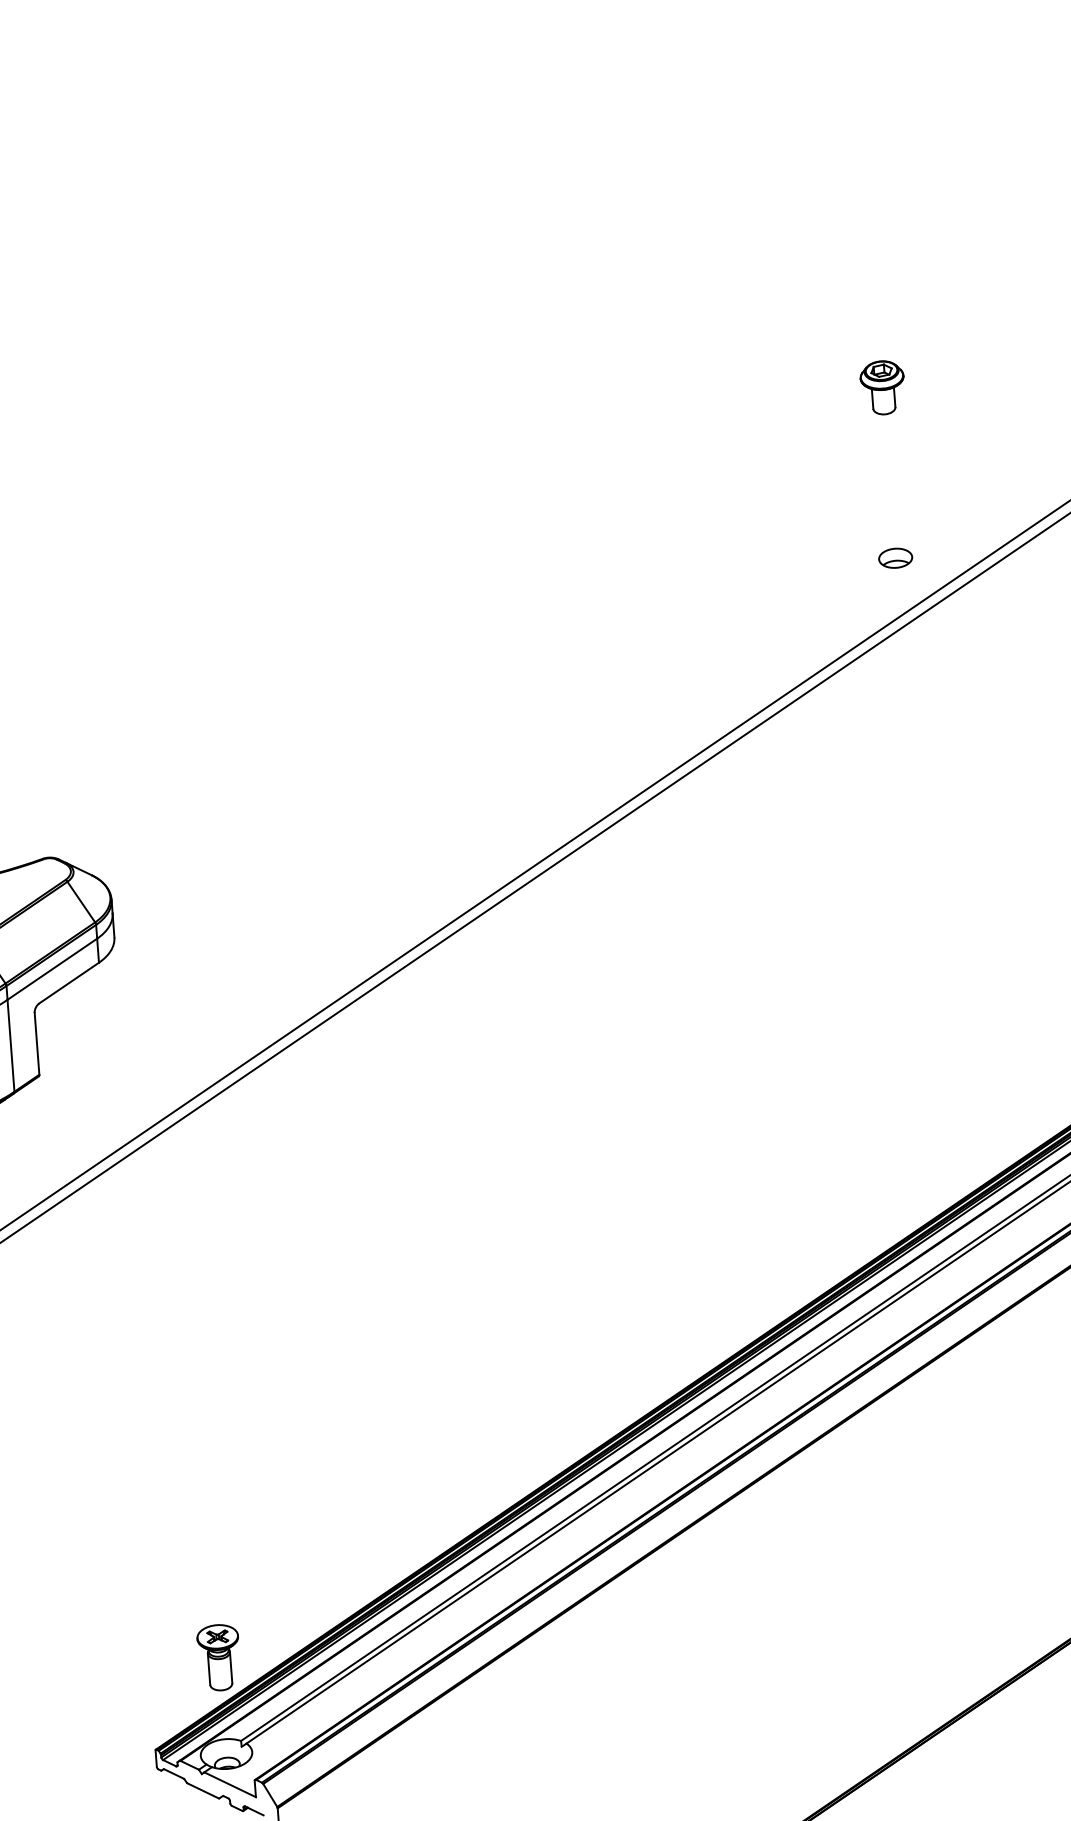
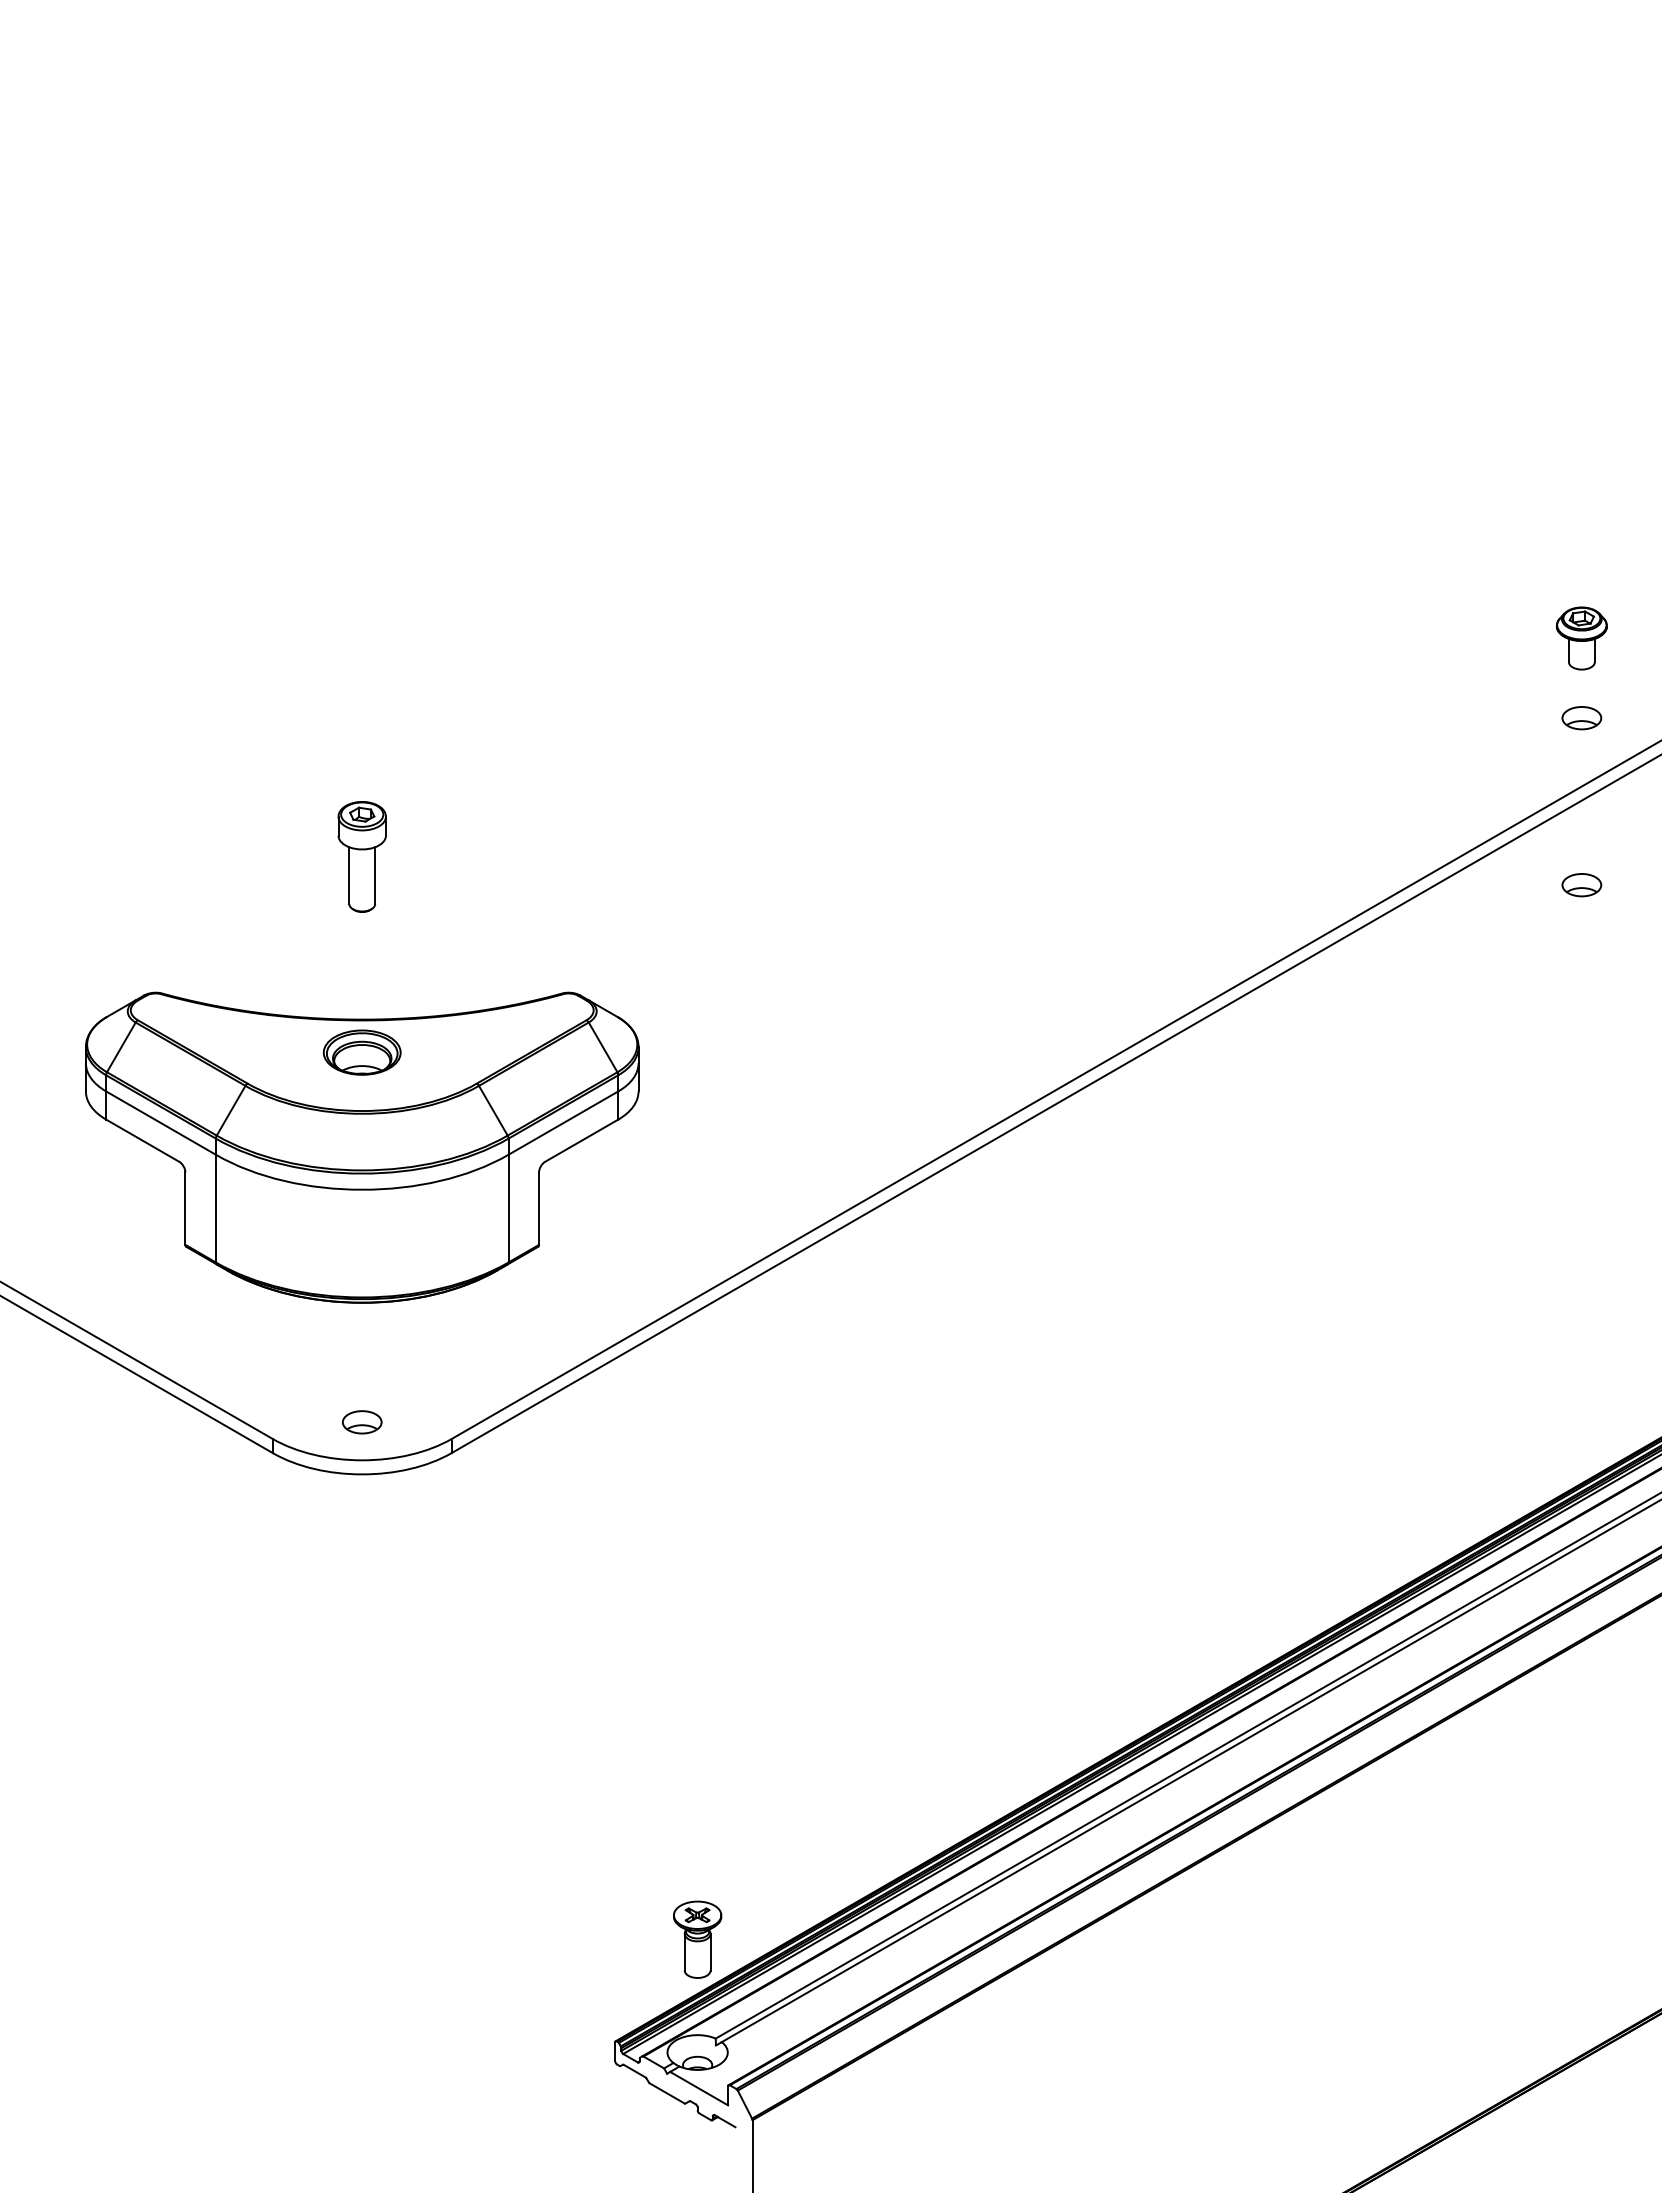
part: (882, 387) -> (1581, 638), moved
part: (906, 701) -> (1581, 885), added

